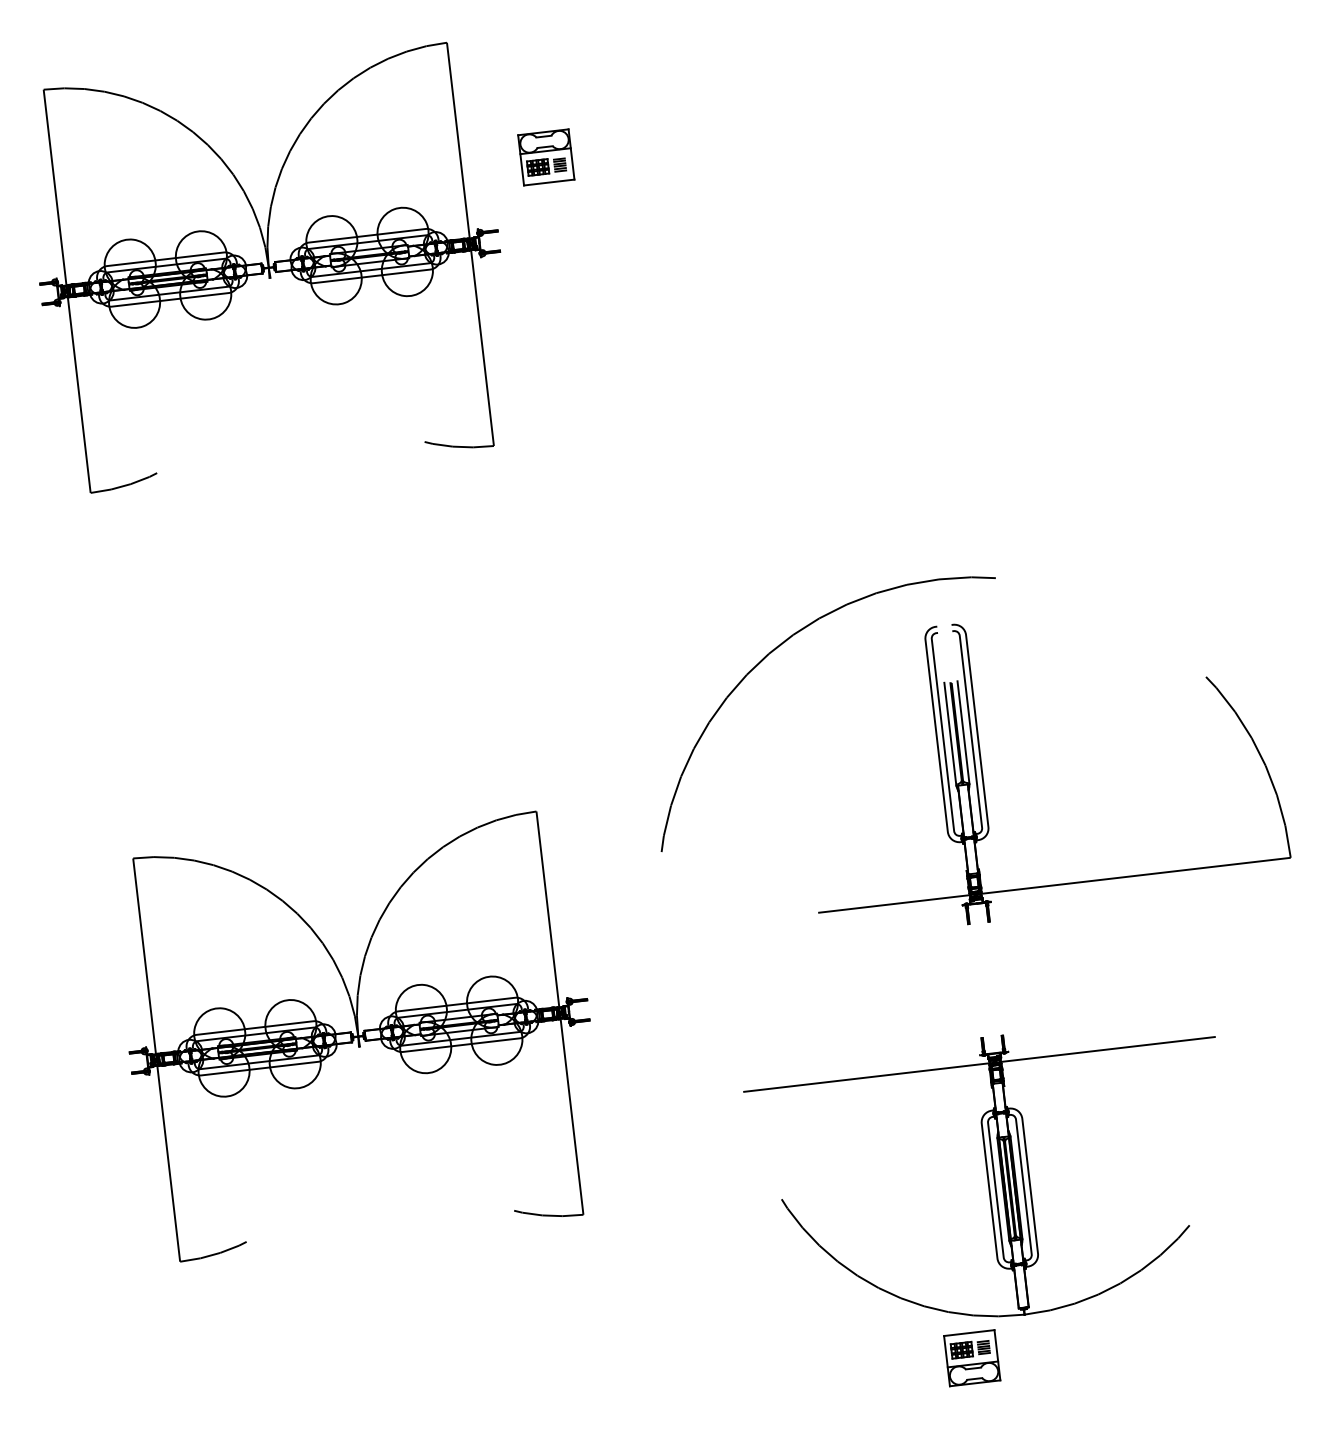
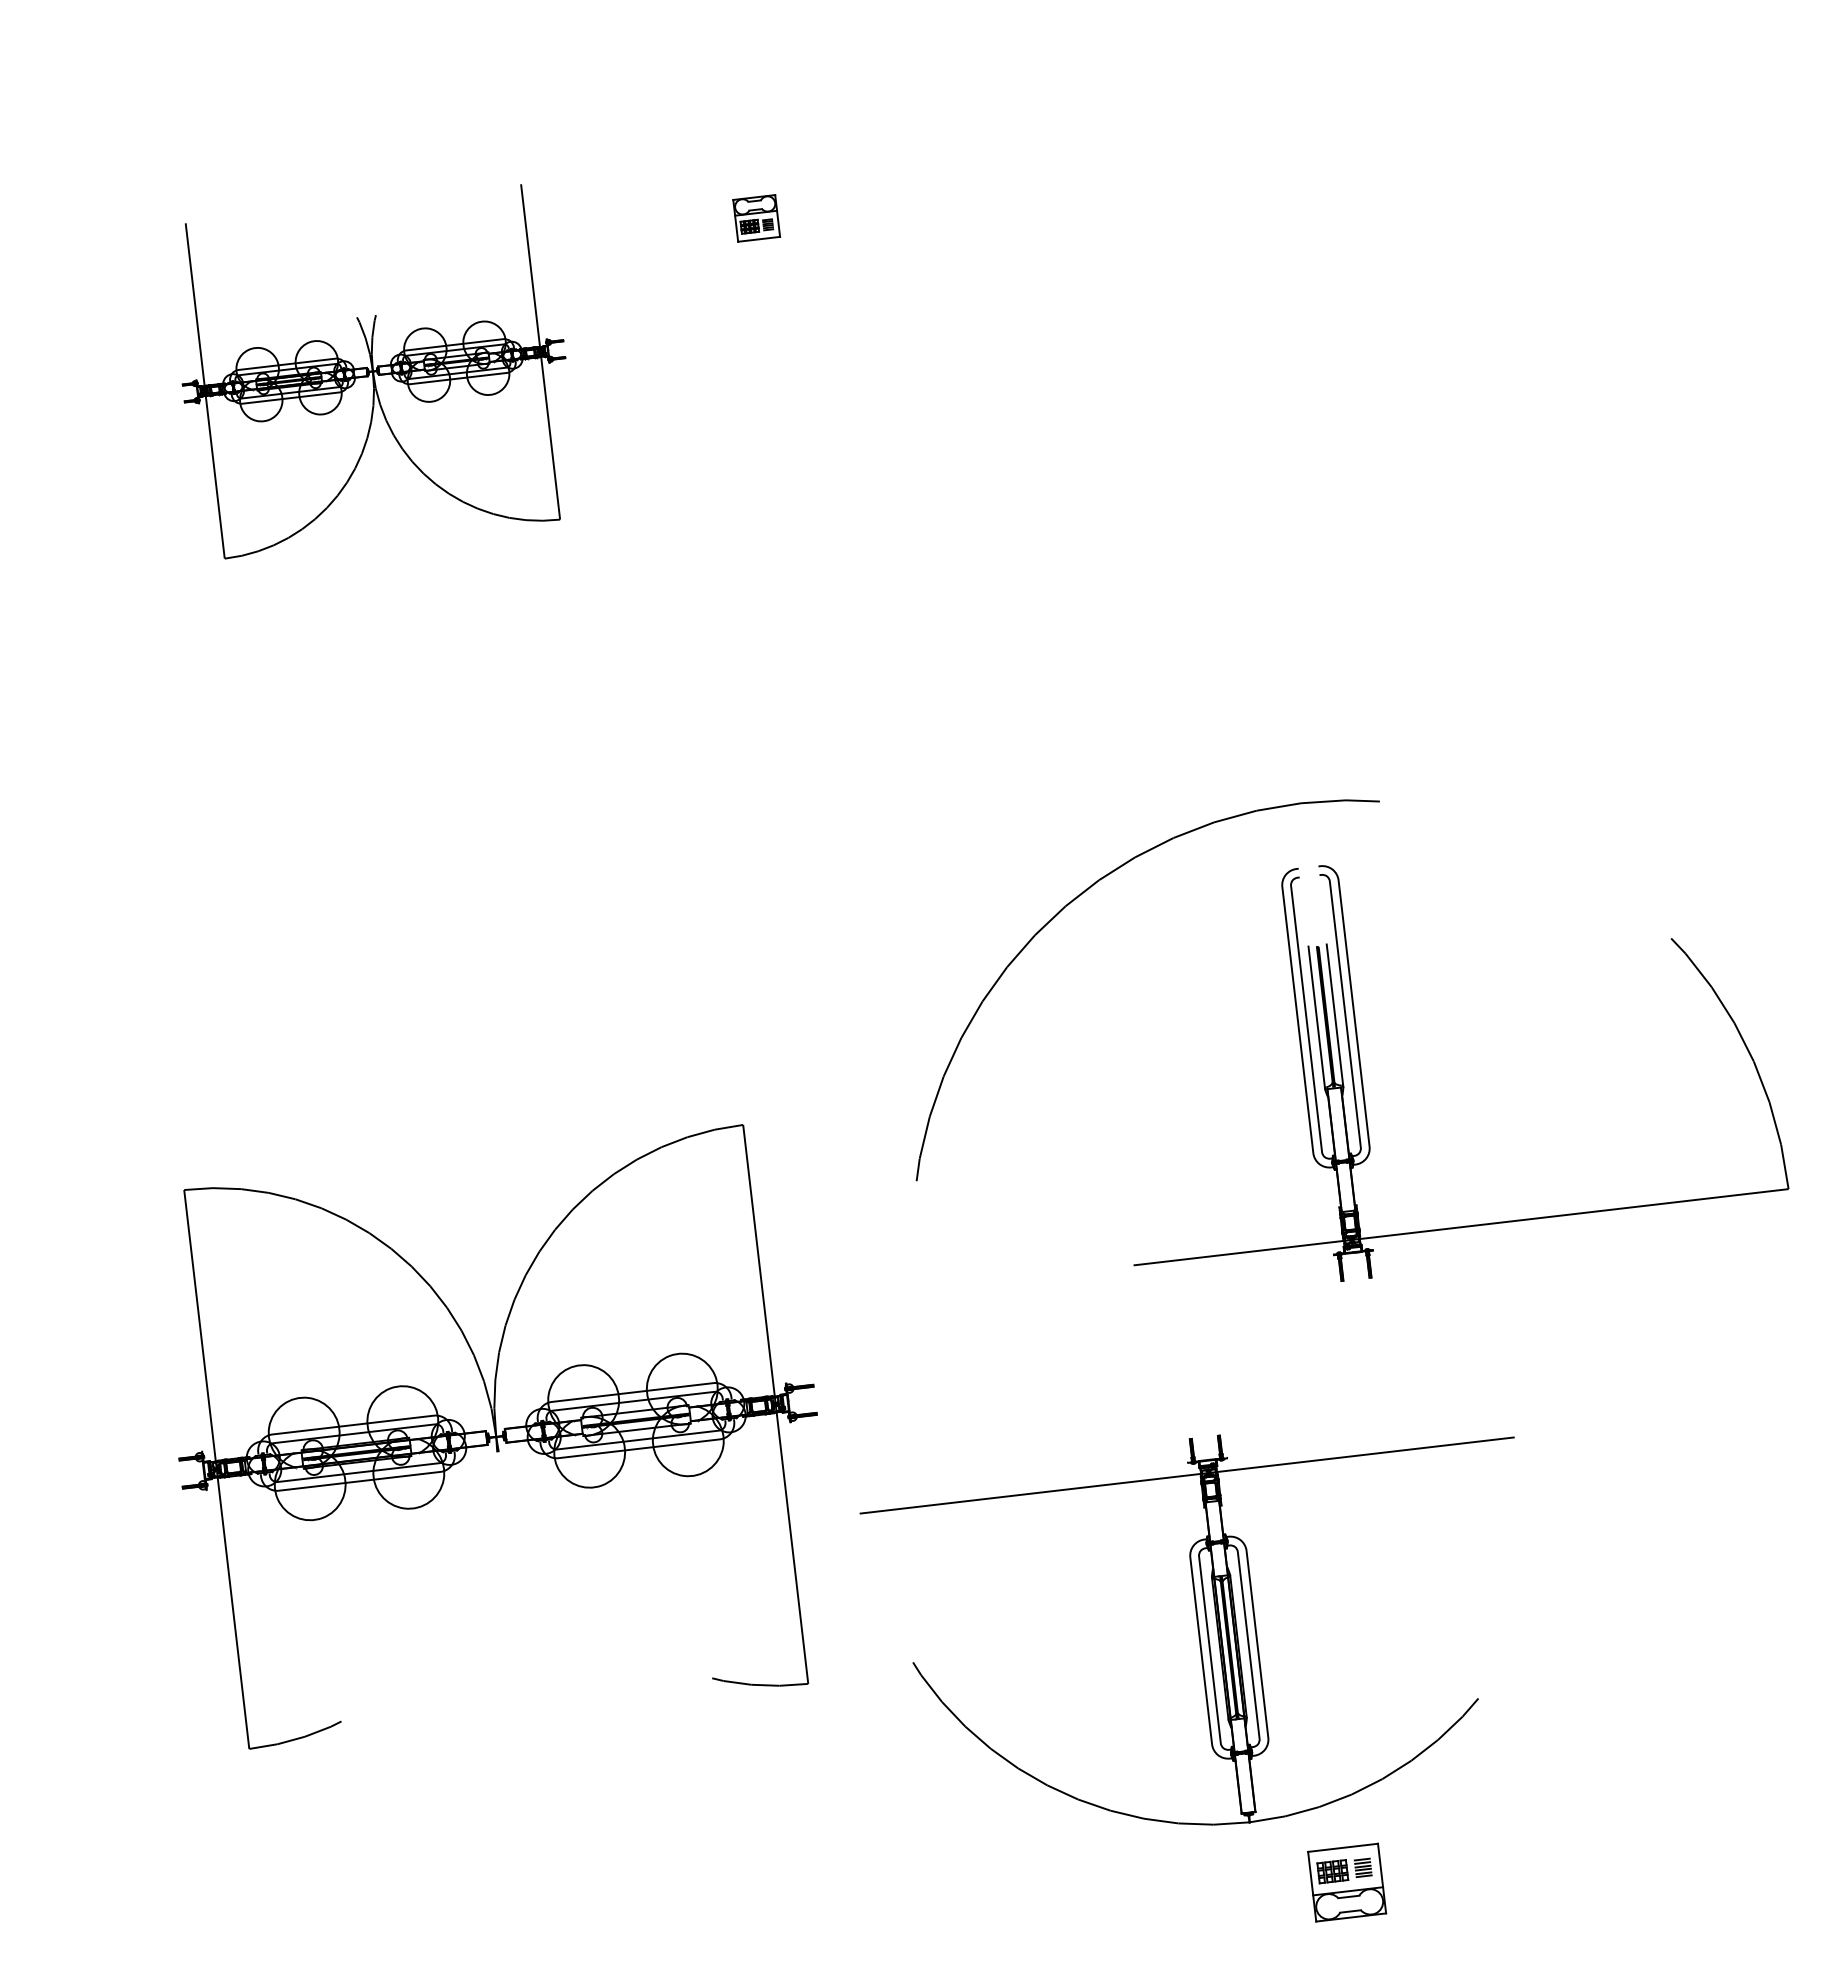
part: (546, 157) -> (756, 218), size x0.6
part: (269, 267) -> (373, 371), size x0.6
part: (986, 1175) -> (1197, 1629), moved

